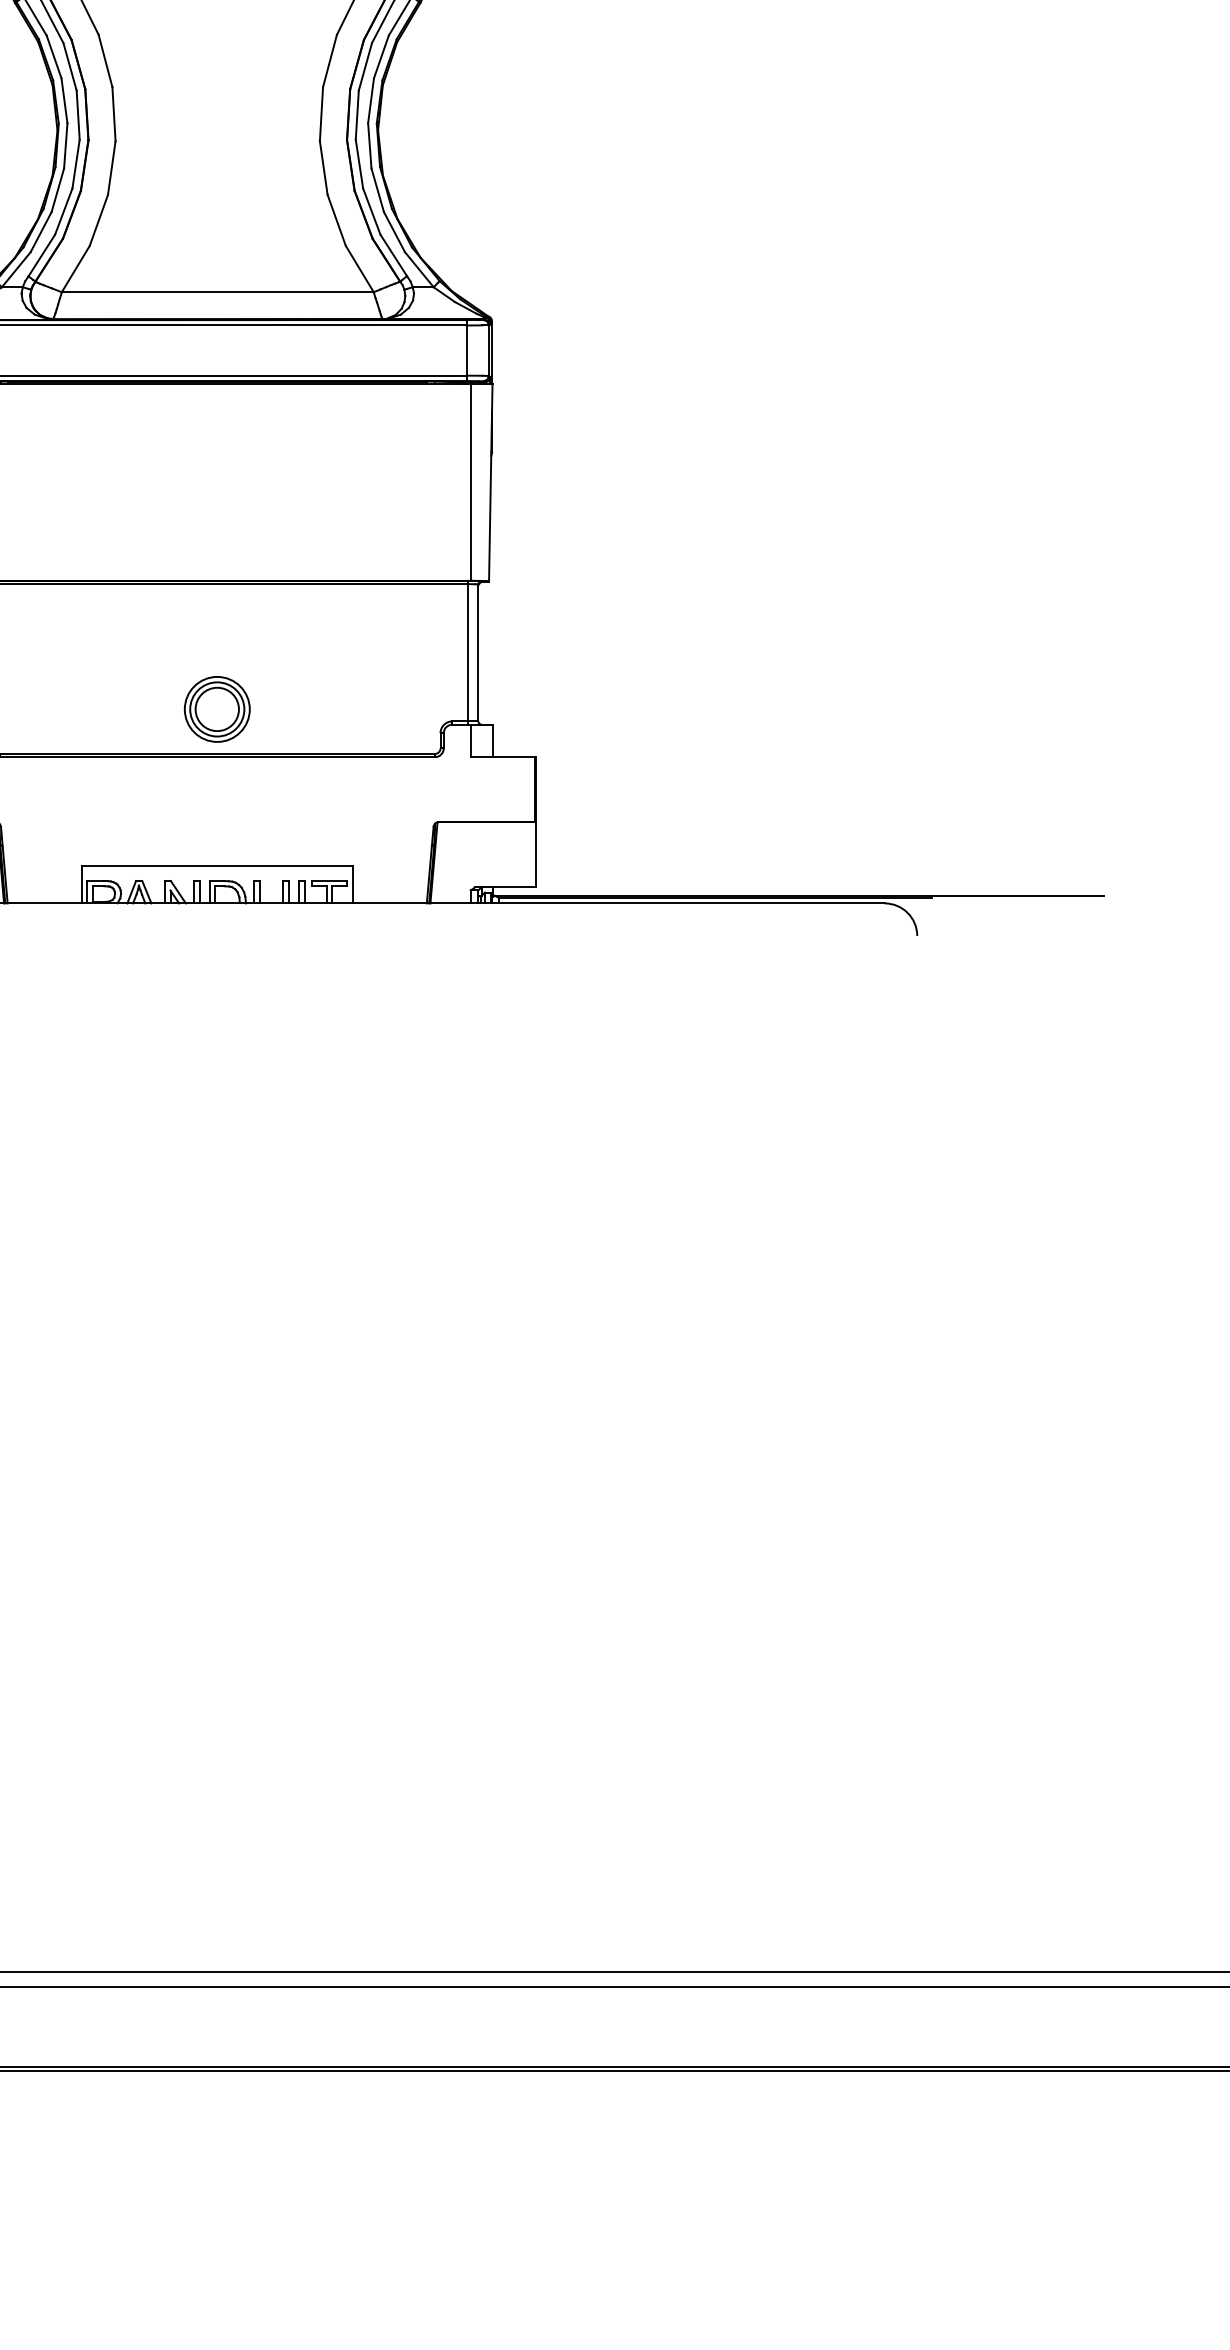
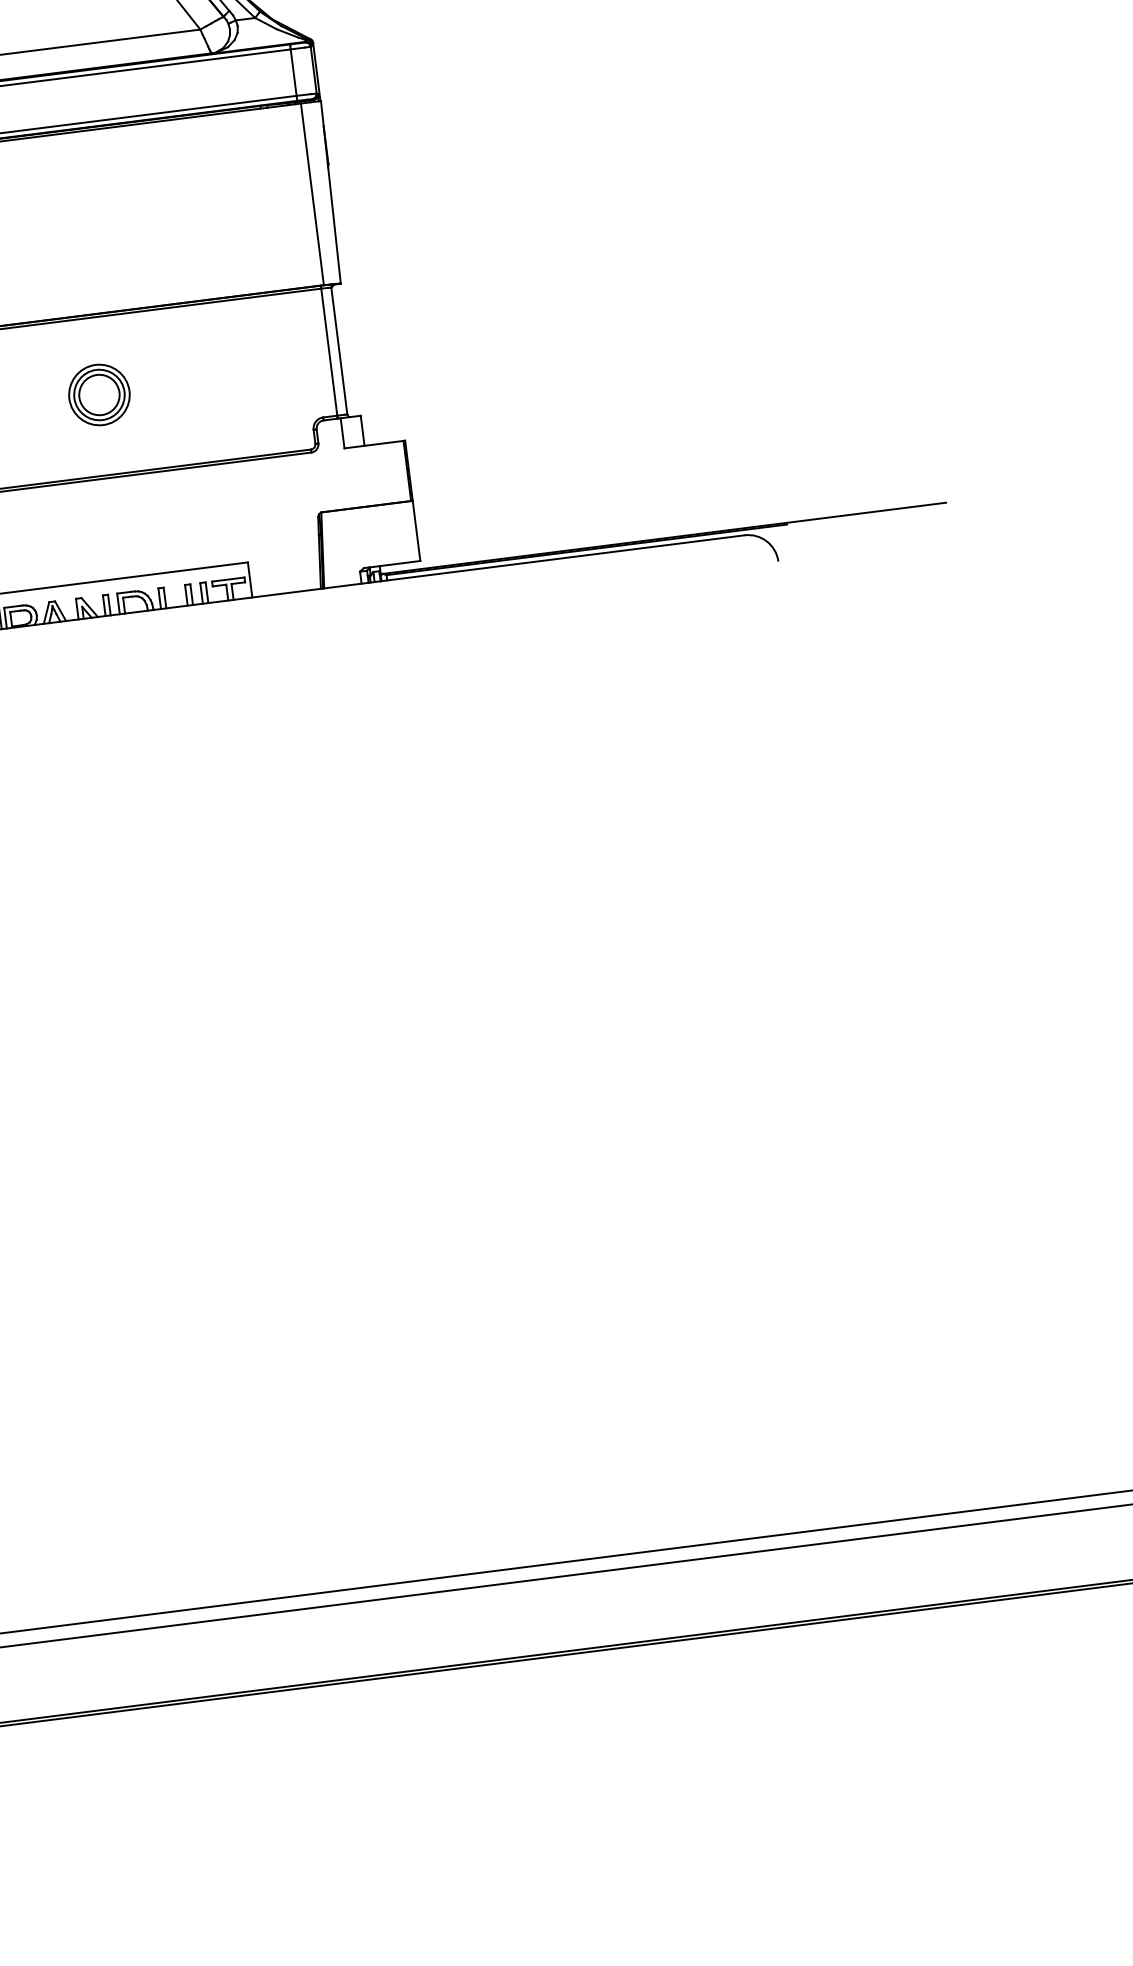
part: (216, 709) -> (98, 395), moved

